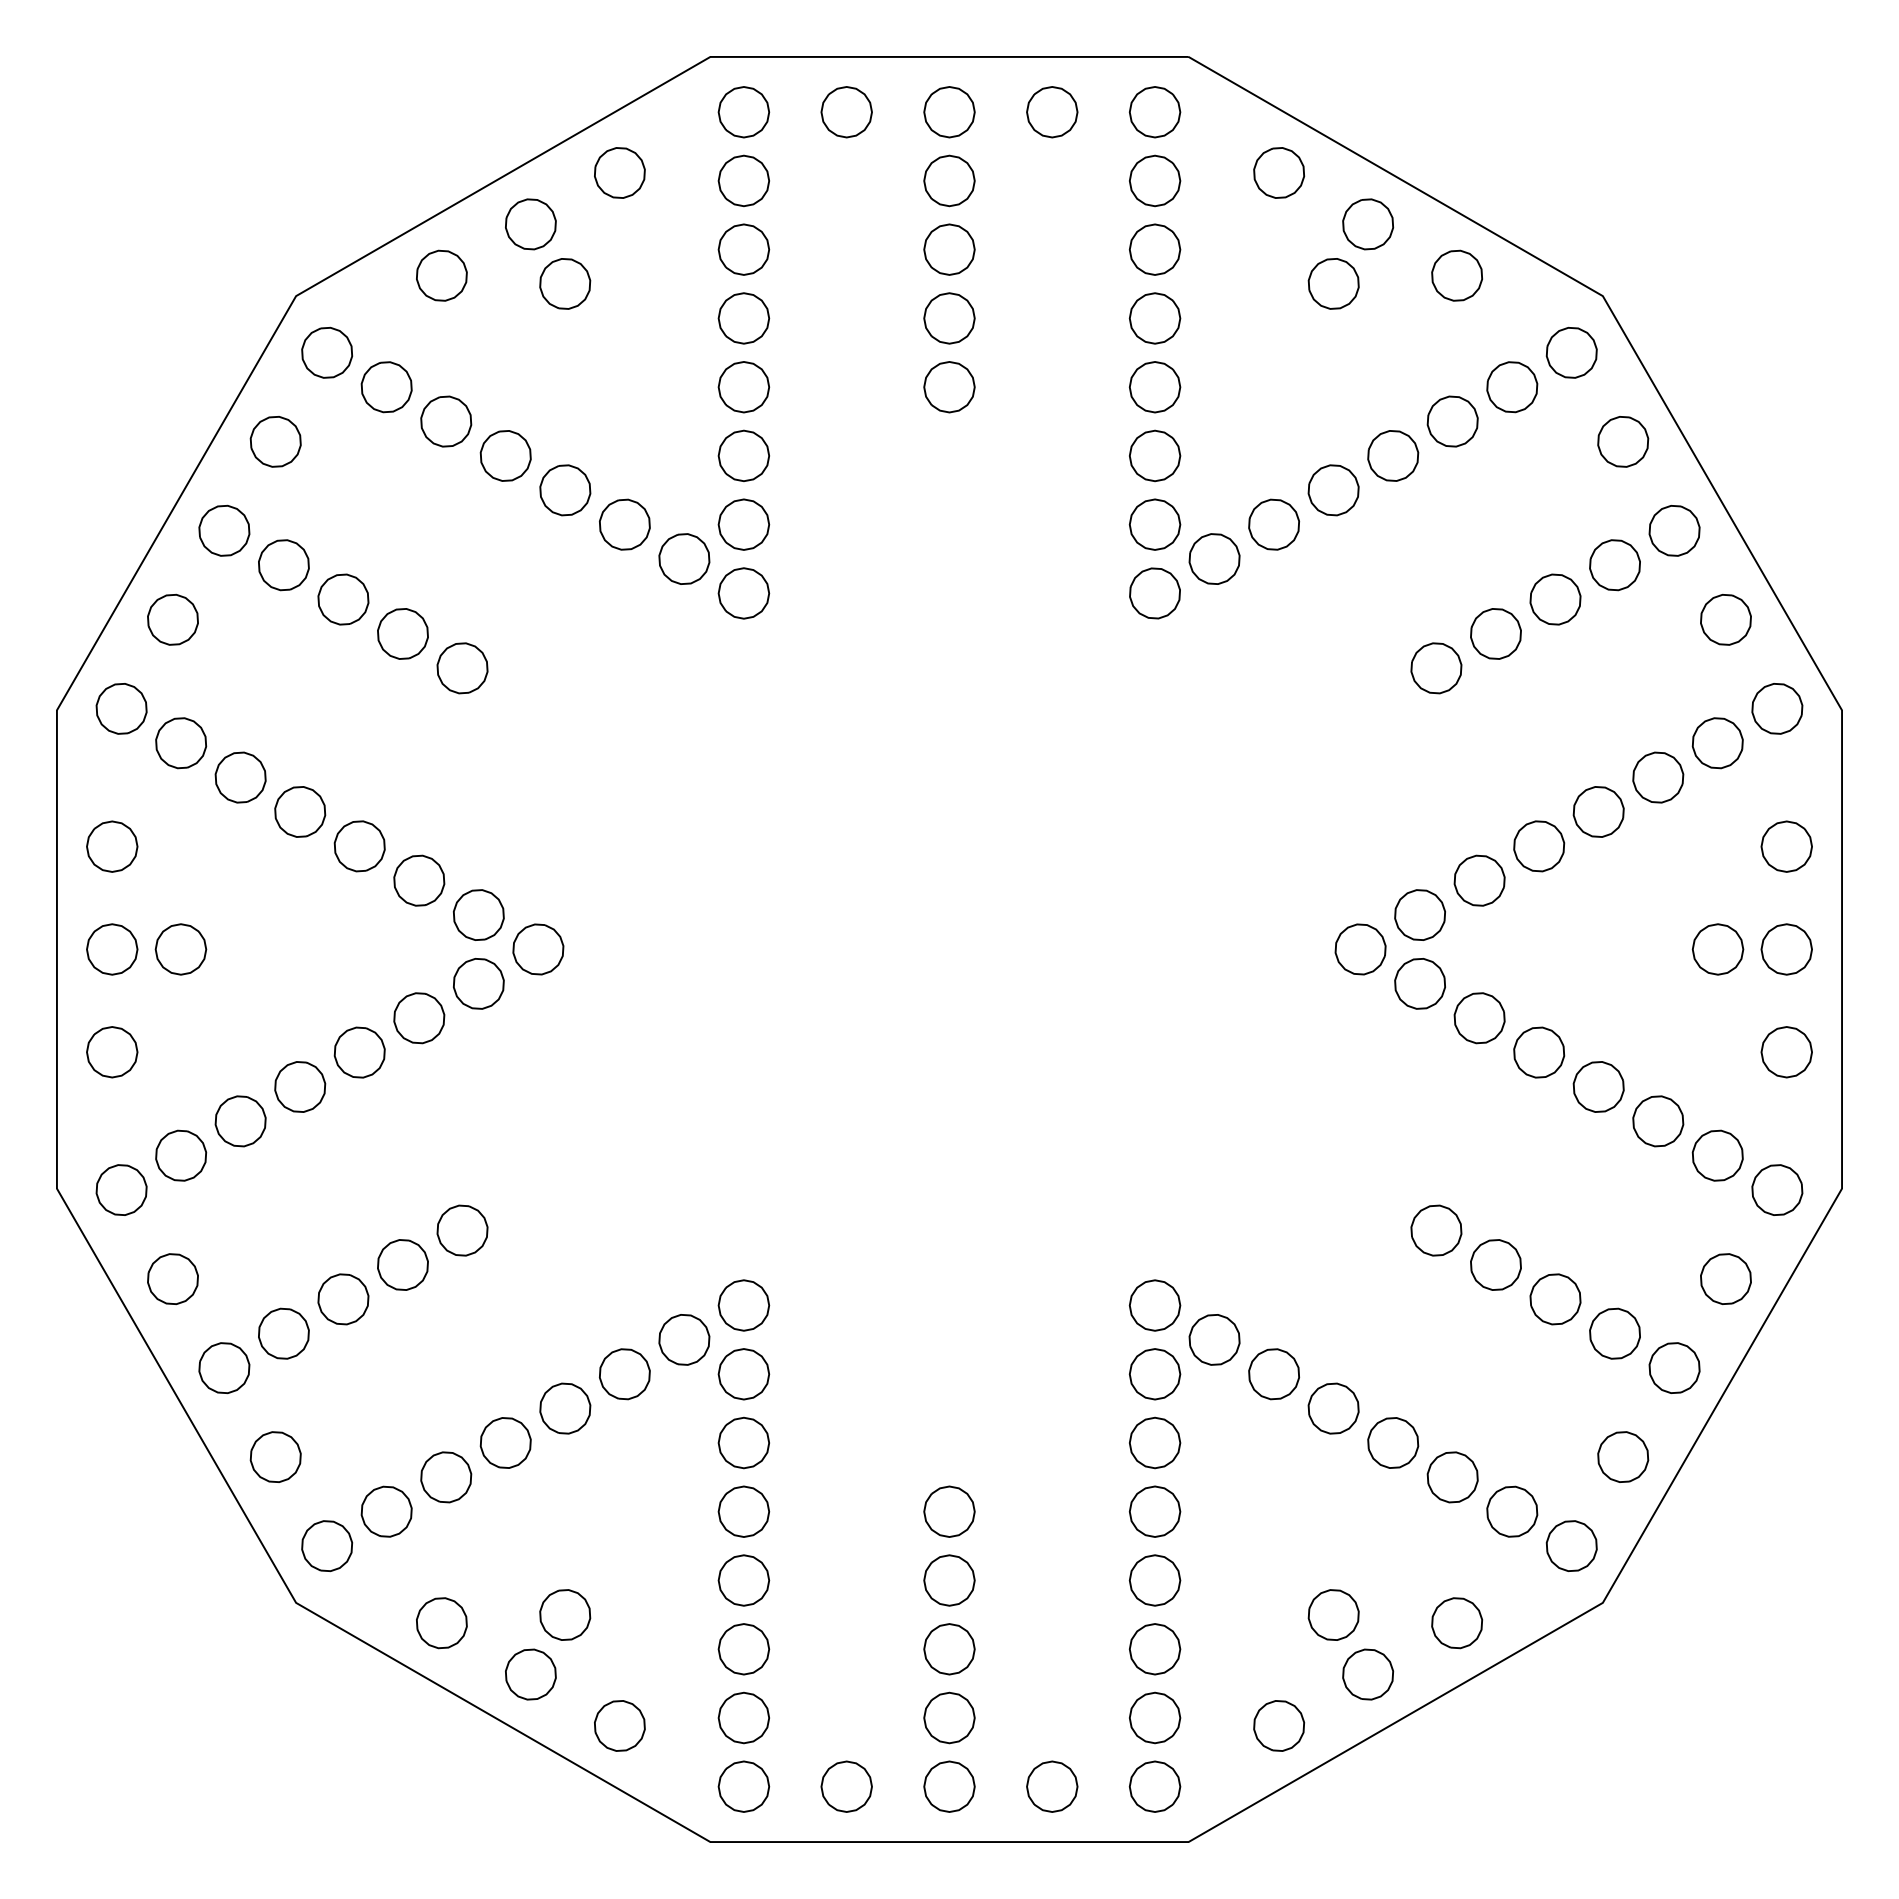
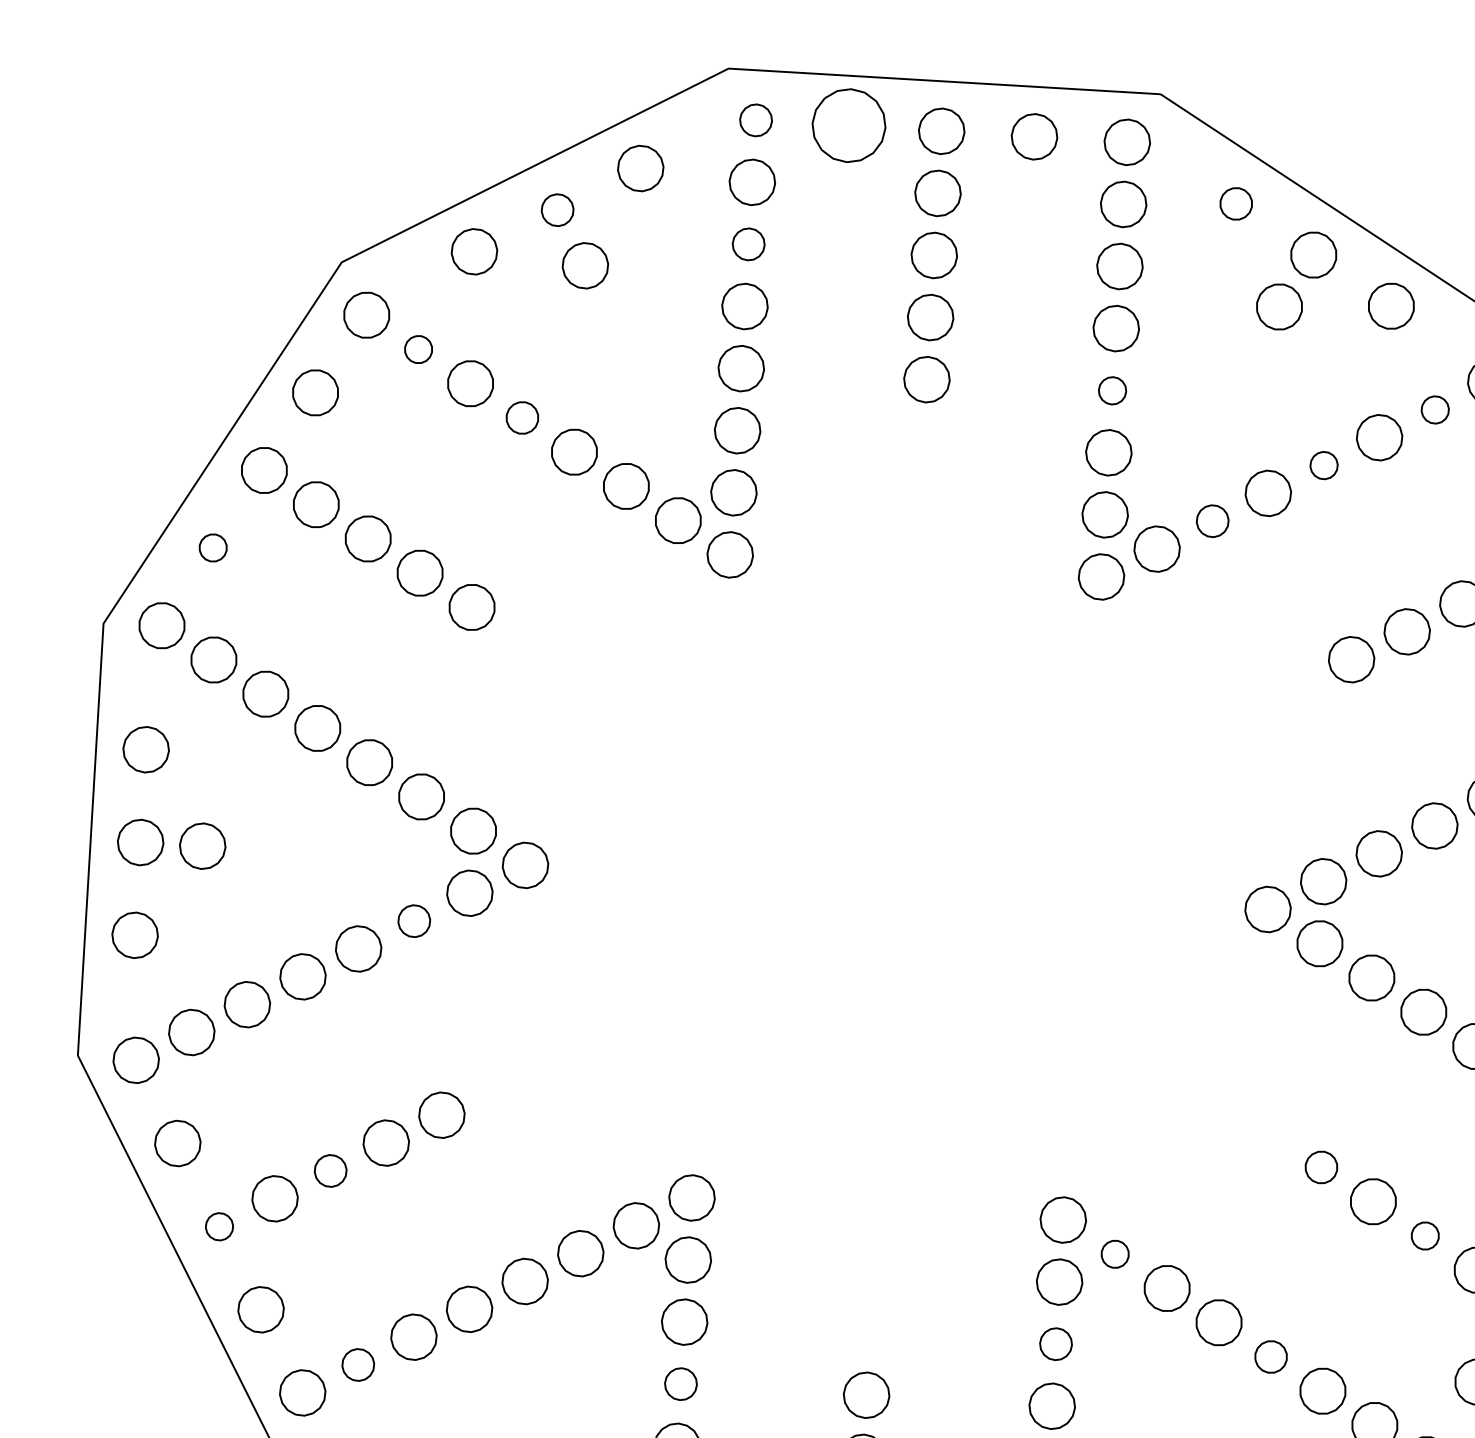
part: (743, 112) -> (755, 120), size x0.7
part: (846, 112) -> (848, 126), size x1.6
part: (1279, 172) -> (1236, 203), size x0.7
part: (530, 224) -> (557, 210), size x0.7
part: (743, 249) -> (748, 244), size x0.7
part: (386, 387) -> (418, 349), size x0.6
part: (1154, 387) -> (1112, 390), size x0.6
part: (1512, 387) -> (1435, 410), size x0.6
part: (505, 455) -> (522, 417), size x0.7
part: (1393, 455) -> (1324, 465), size x0.6
part: (1273, 524) -> (1212, 521), size x0.7
part: (172, 619) -> (212, 547), size x0.6
part: (419, 1018) -> (414, 921), size x0.7
part: (1436, 1230) -> (1321, 1167), size x0.7
part: (343, 1299) -> (330, 1171), size x0.7
part: (1555, 1299) -> (1425, 1236), size x0.6
part: (1214, 1339) -> (1115, 1253), size x0.6
part: (224, 1368) -> (219, 1226), size x0.6
part: (1155, 1442) -> (1056, 1343), size x0.7
part: (1393, 1442) -> (1271, 1356), size x0.7
part: (386, 1511) -> (358, 1364), size x0.7
part: (743, 1511) -> (680, 1383), size x0.7

